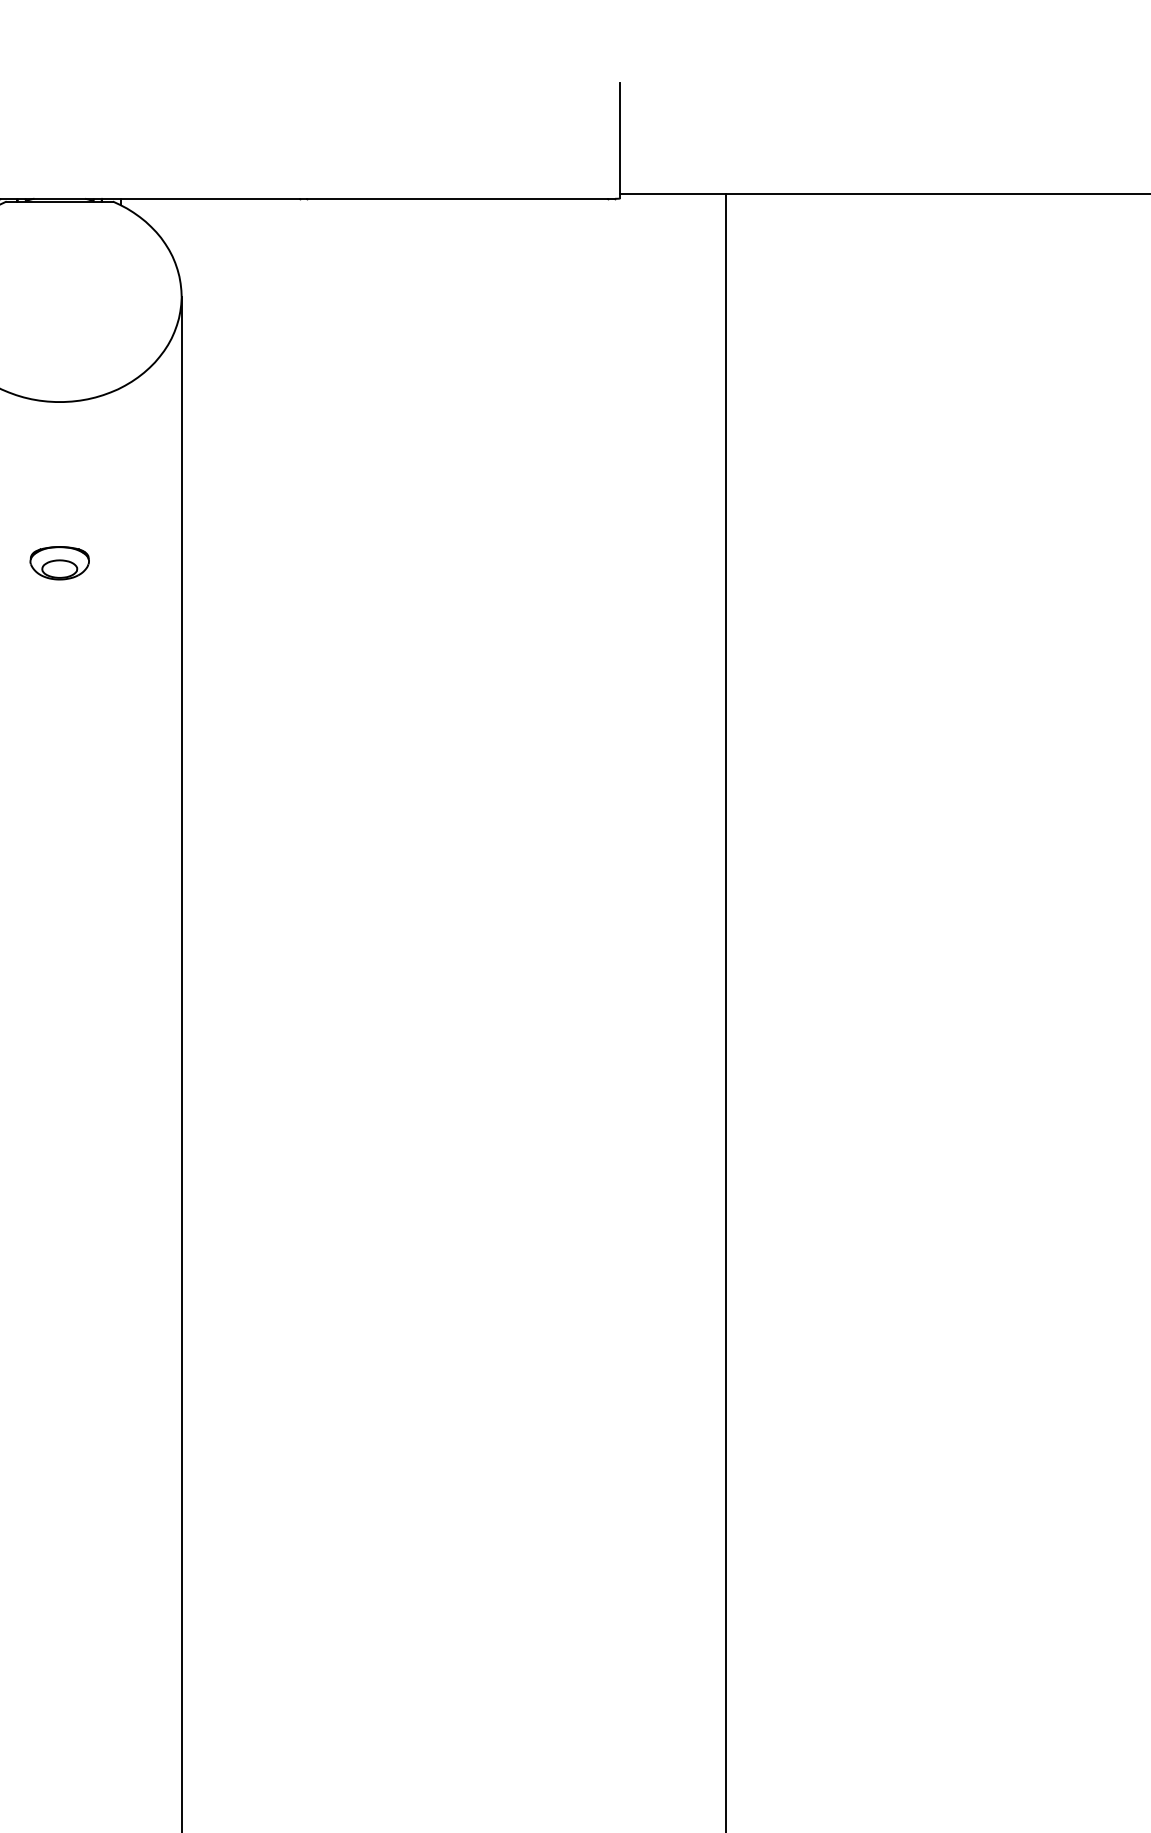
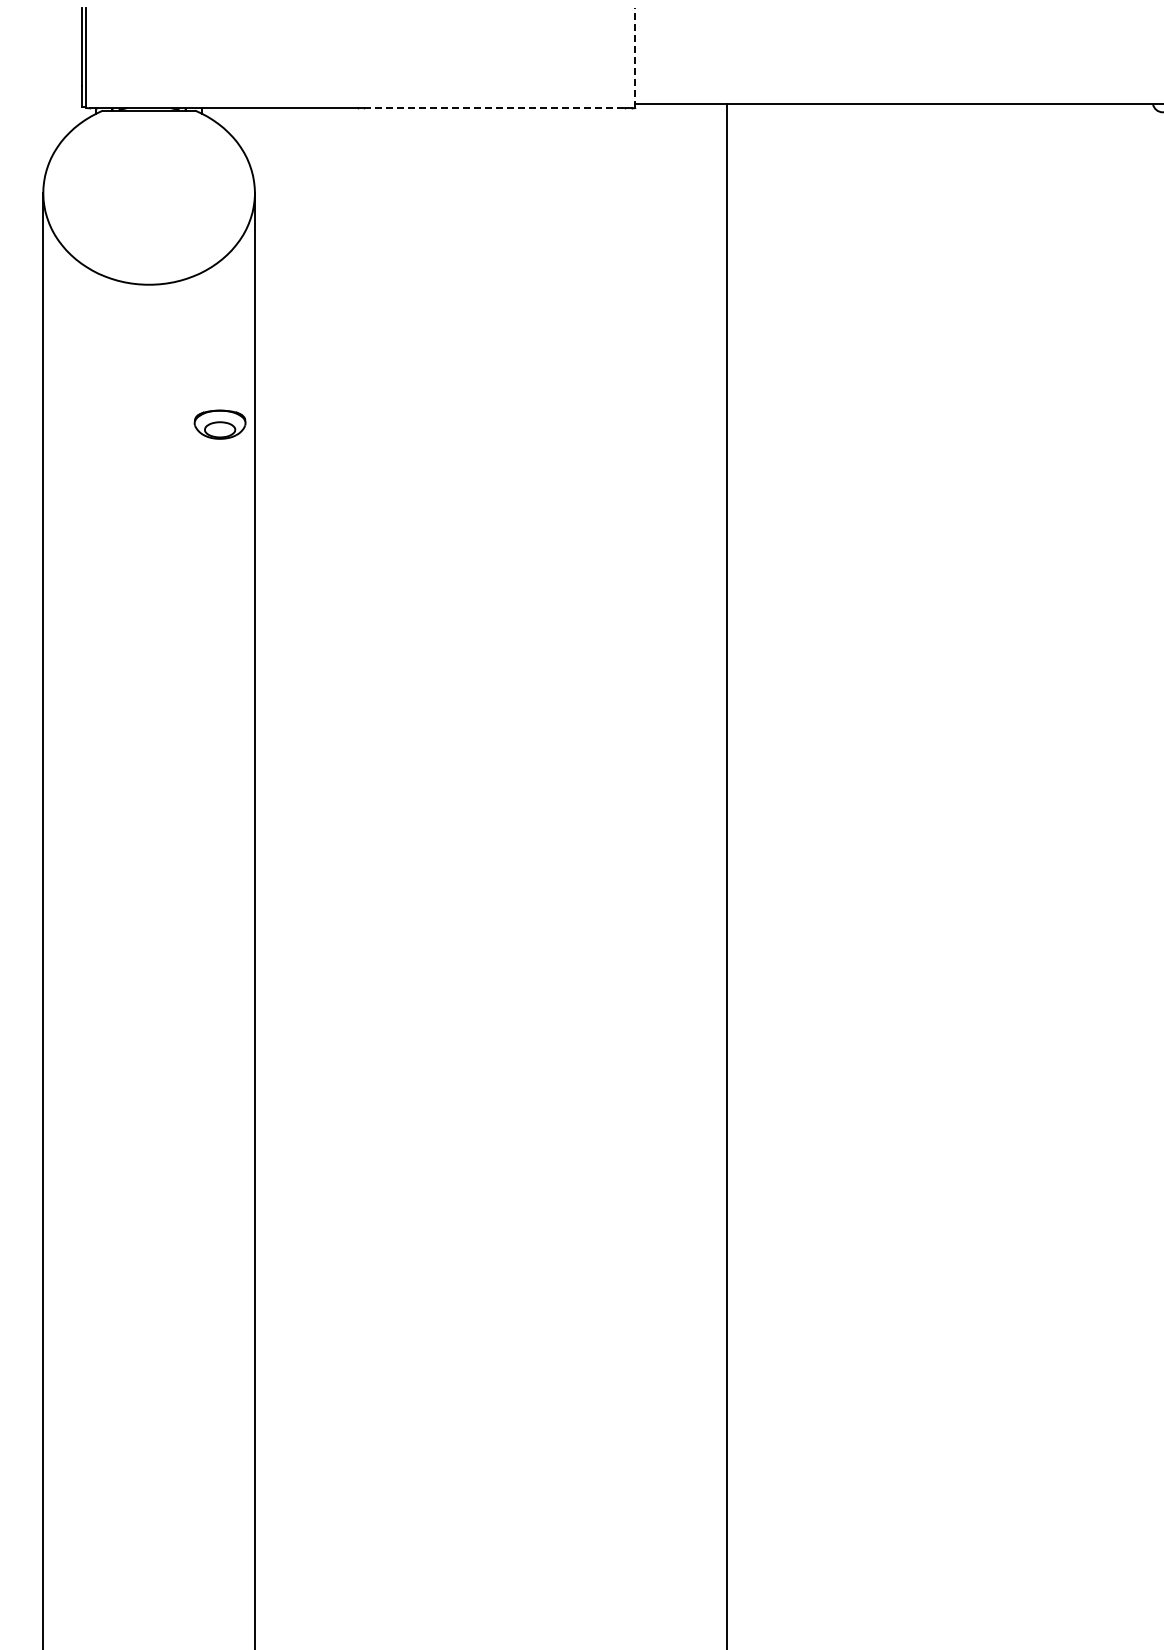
line: (619, 140) -> (635, 57), solid -> dashed
line: (458, 199) -> (495, 108), solid -> dashed
part: (59, 562) -> (219, 424), moved

